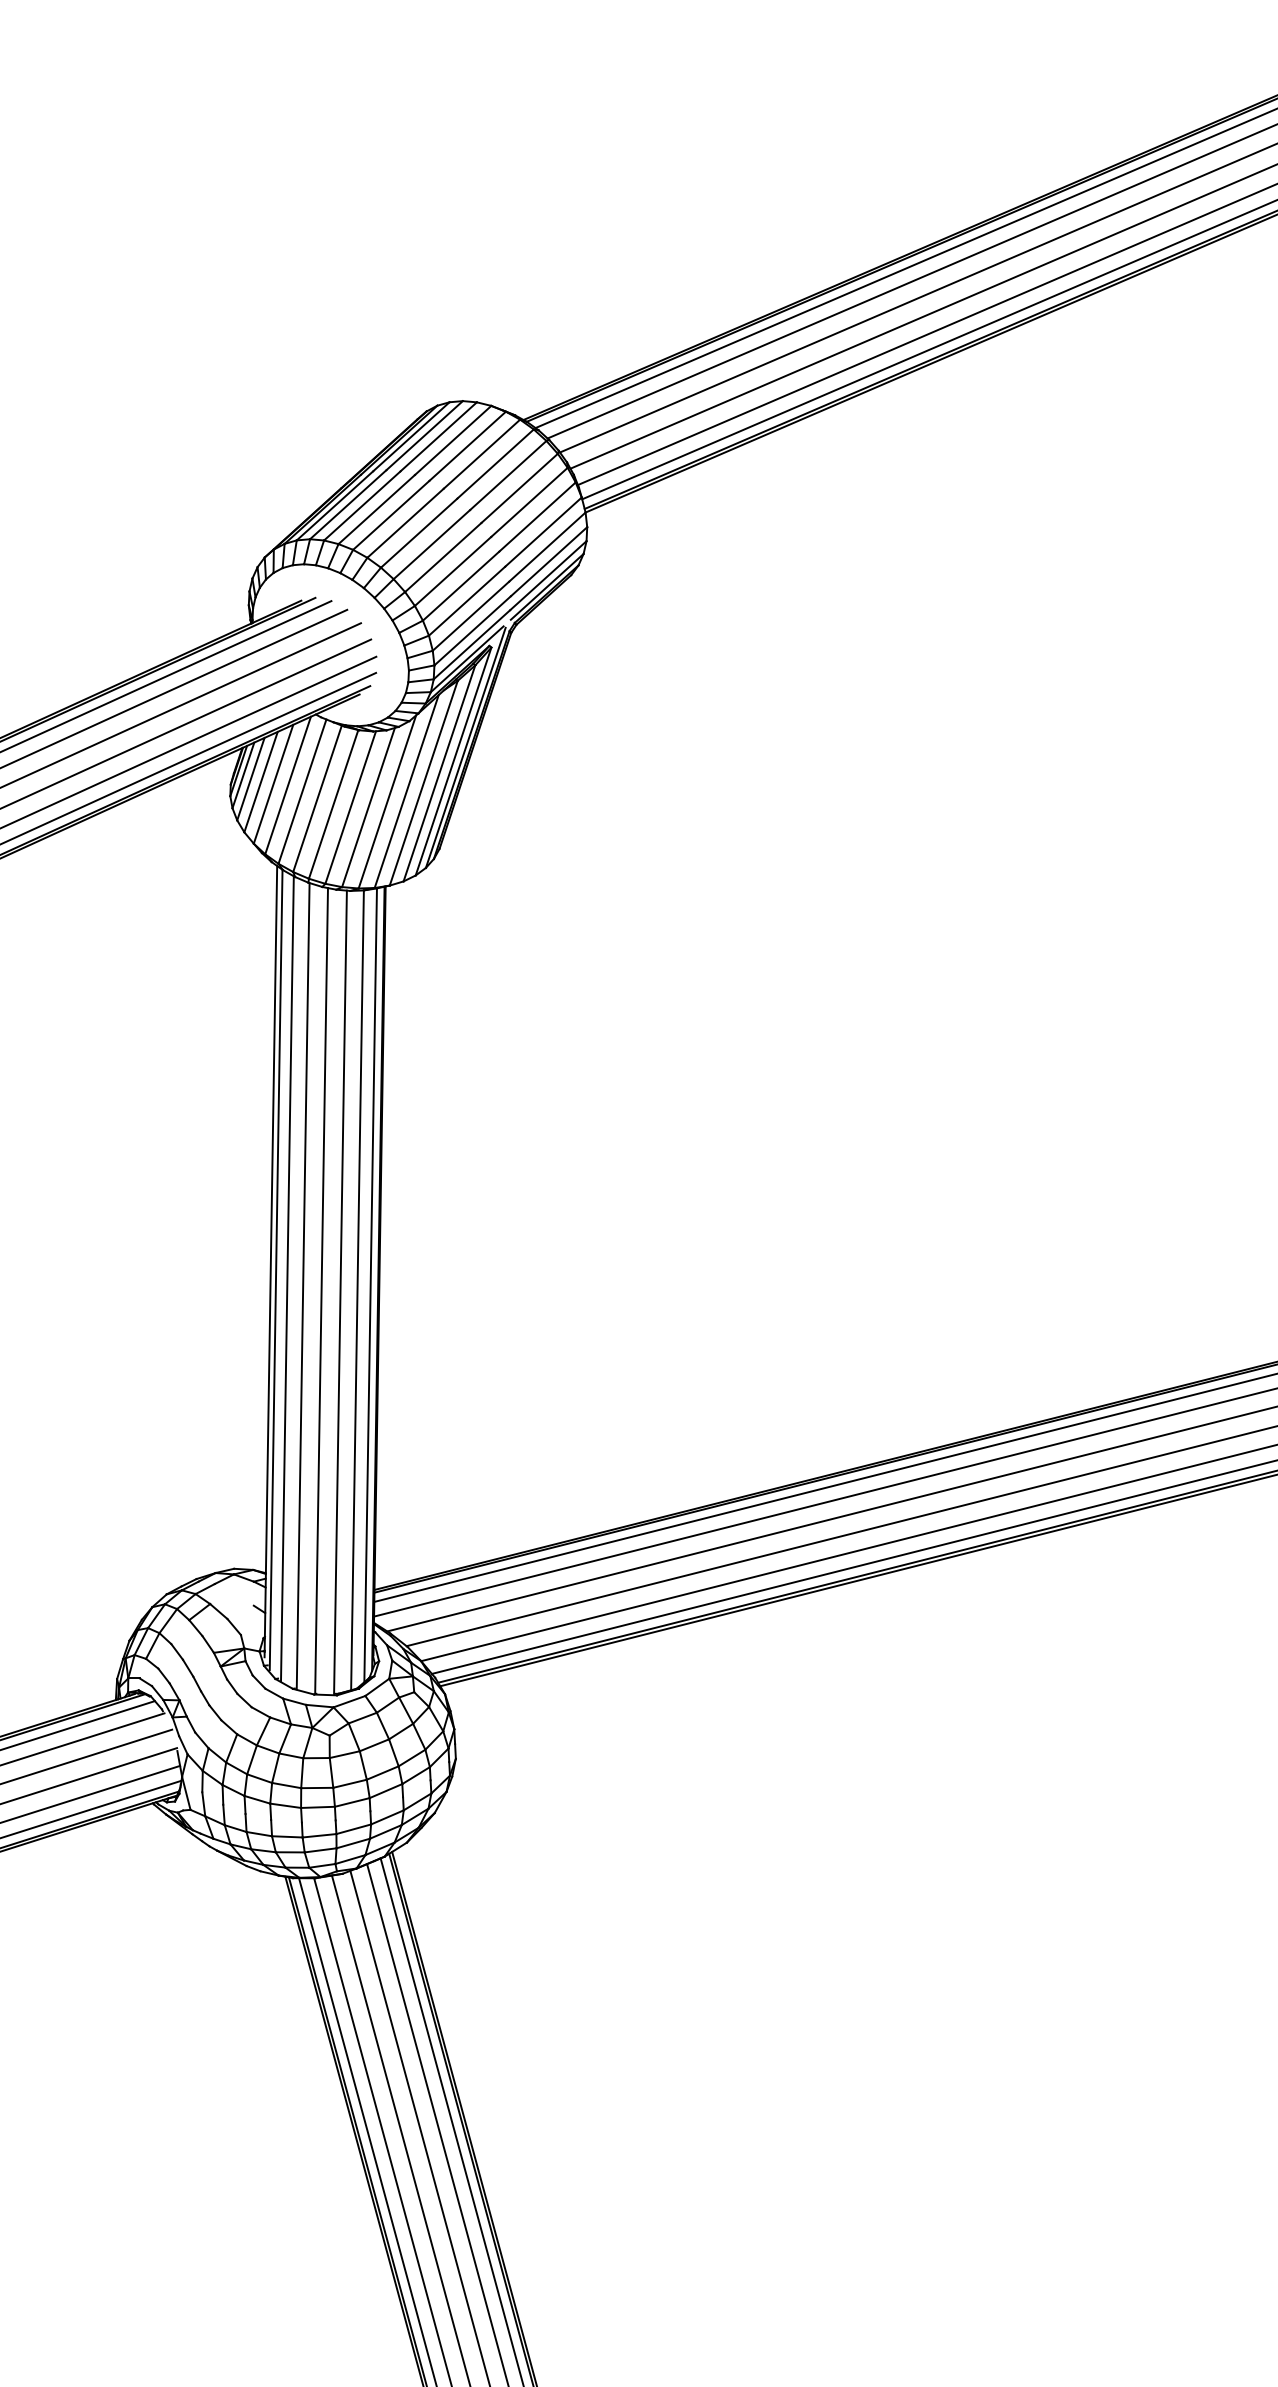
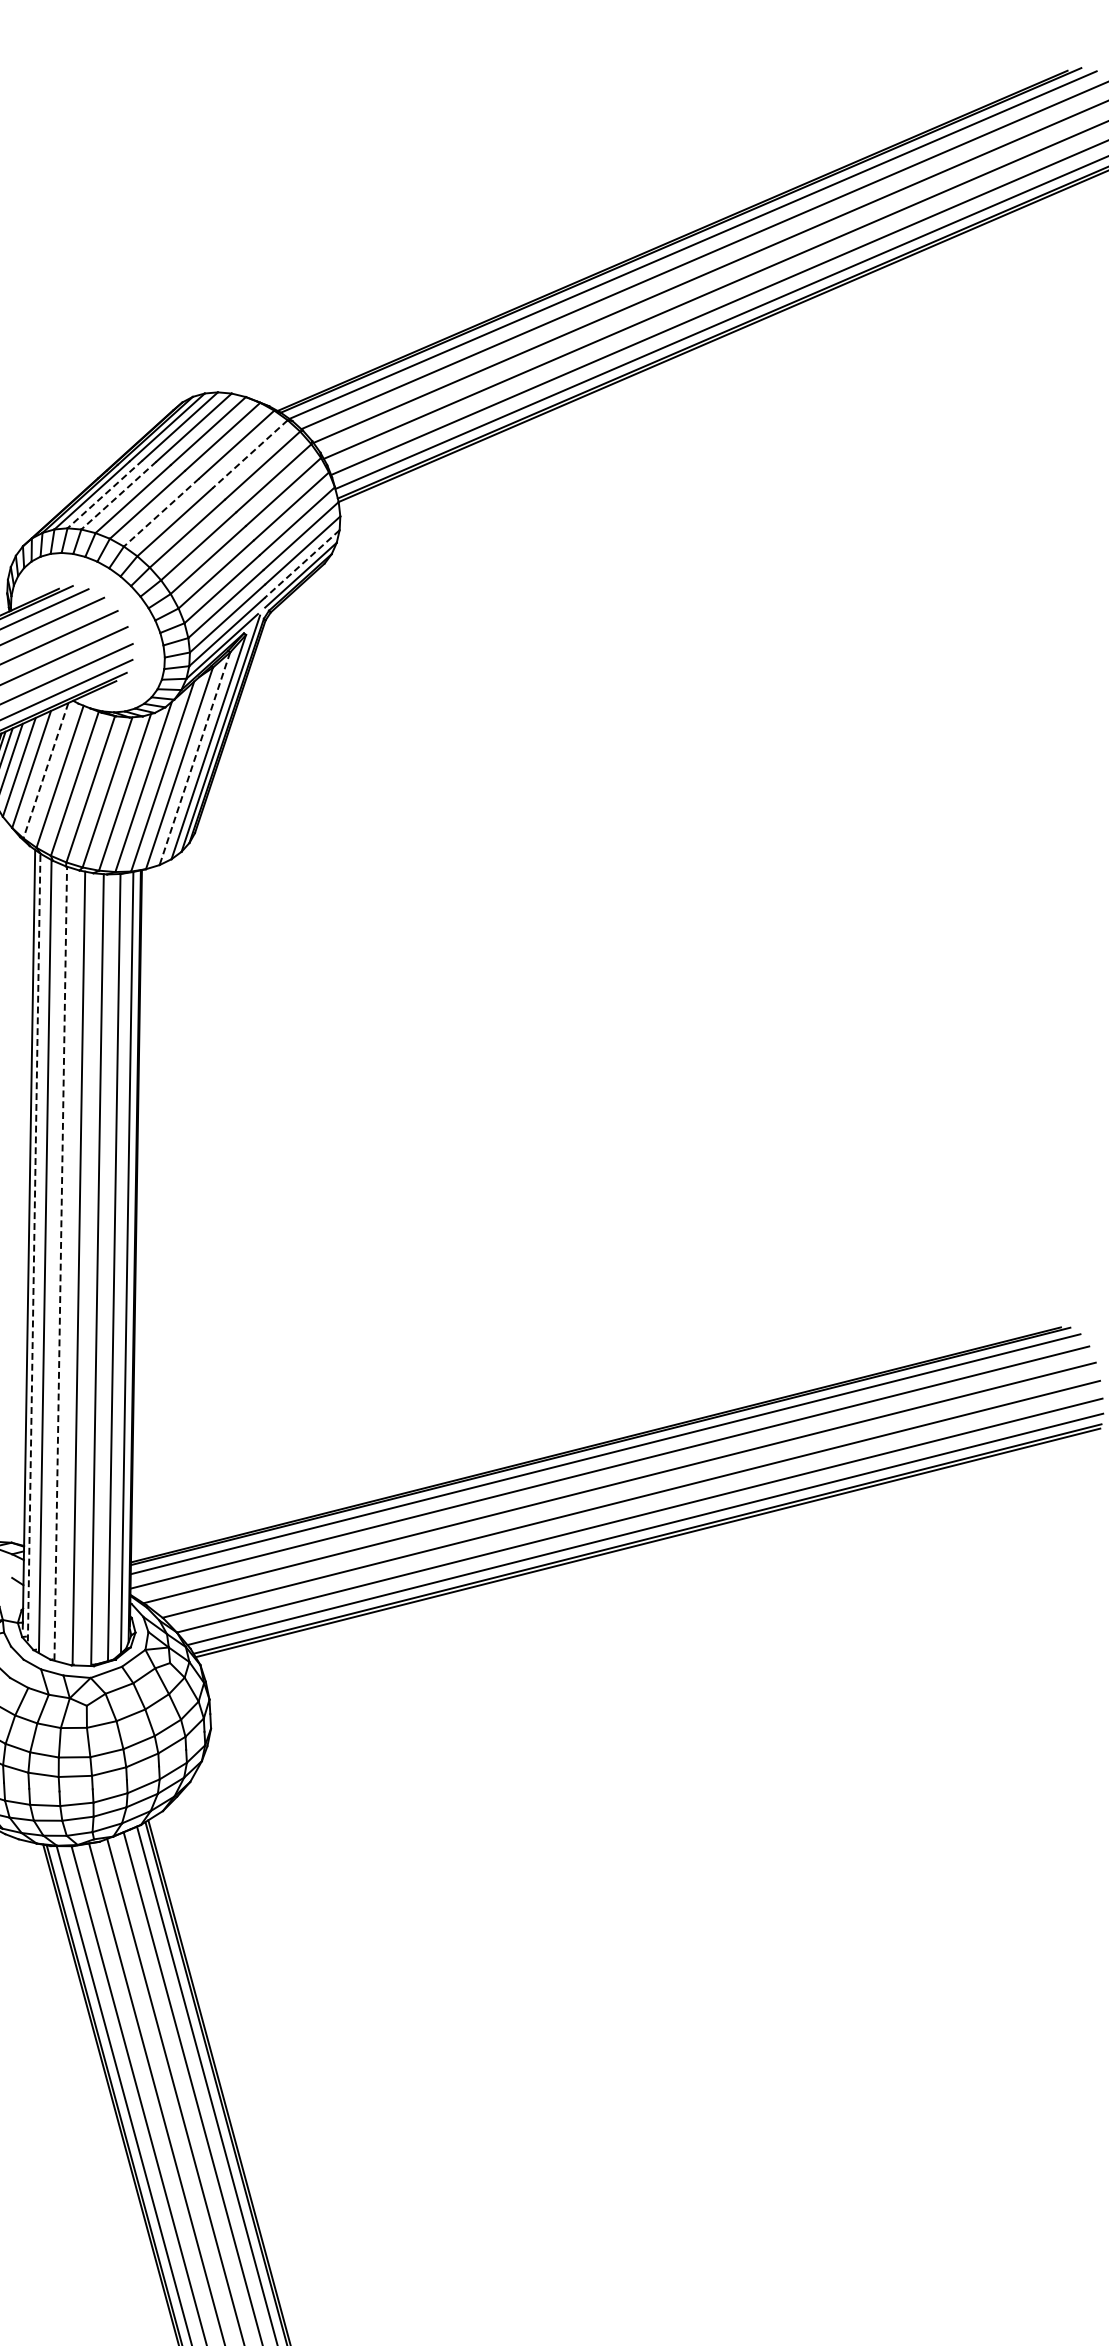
line: (495, 464) -> (250, 454), solid -> dashed
line: (347, 505) -> (104, 495), solid -> dashed
line: (361, 506) -> (118, 496), solid -> dashed
line: (405, 523) -> (161, 512), solid -> dashed
line: (547, 576) -> (301, 564), solid -> dashed
line: (439, 773) -> (194, 758), solid -> dashed
line: (287, 786) -> (45, 771), solid -> dashed
line: (276, 1269) -> (34, 1247), solid -> dashed
line: (303, 1285) -> (61, 1262), solid -> dashed

